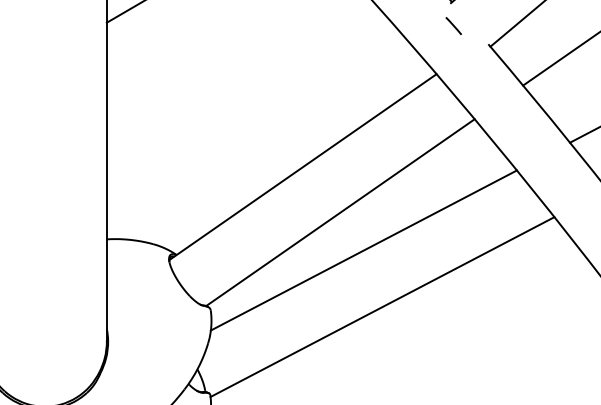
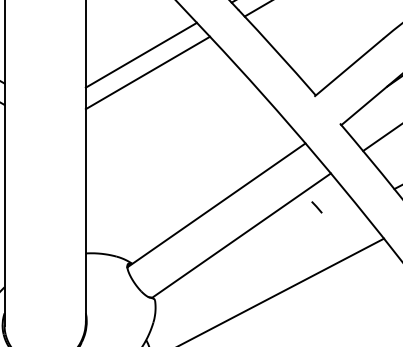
line: (453, 26) -> (316, 207), moved
line: (364, 249) -> (257, 260), removed

